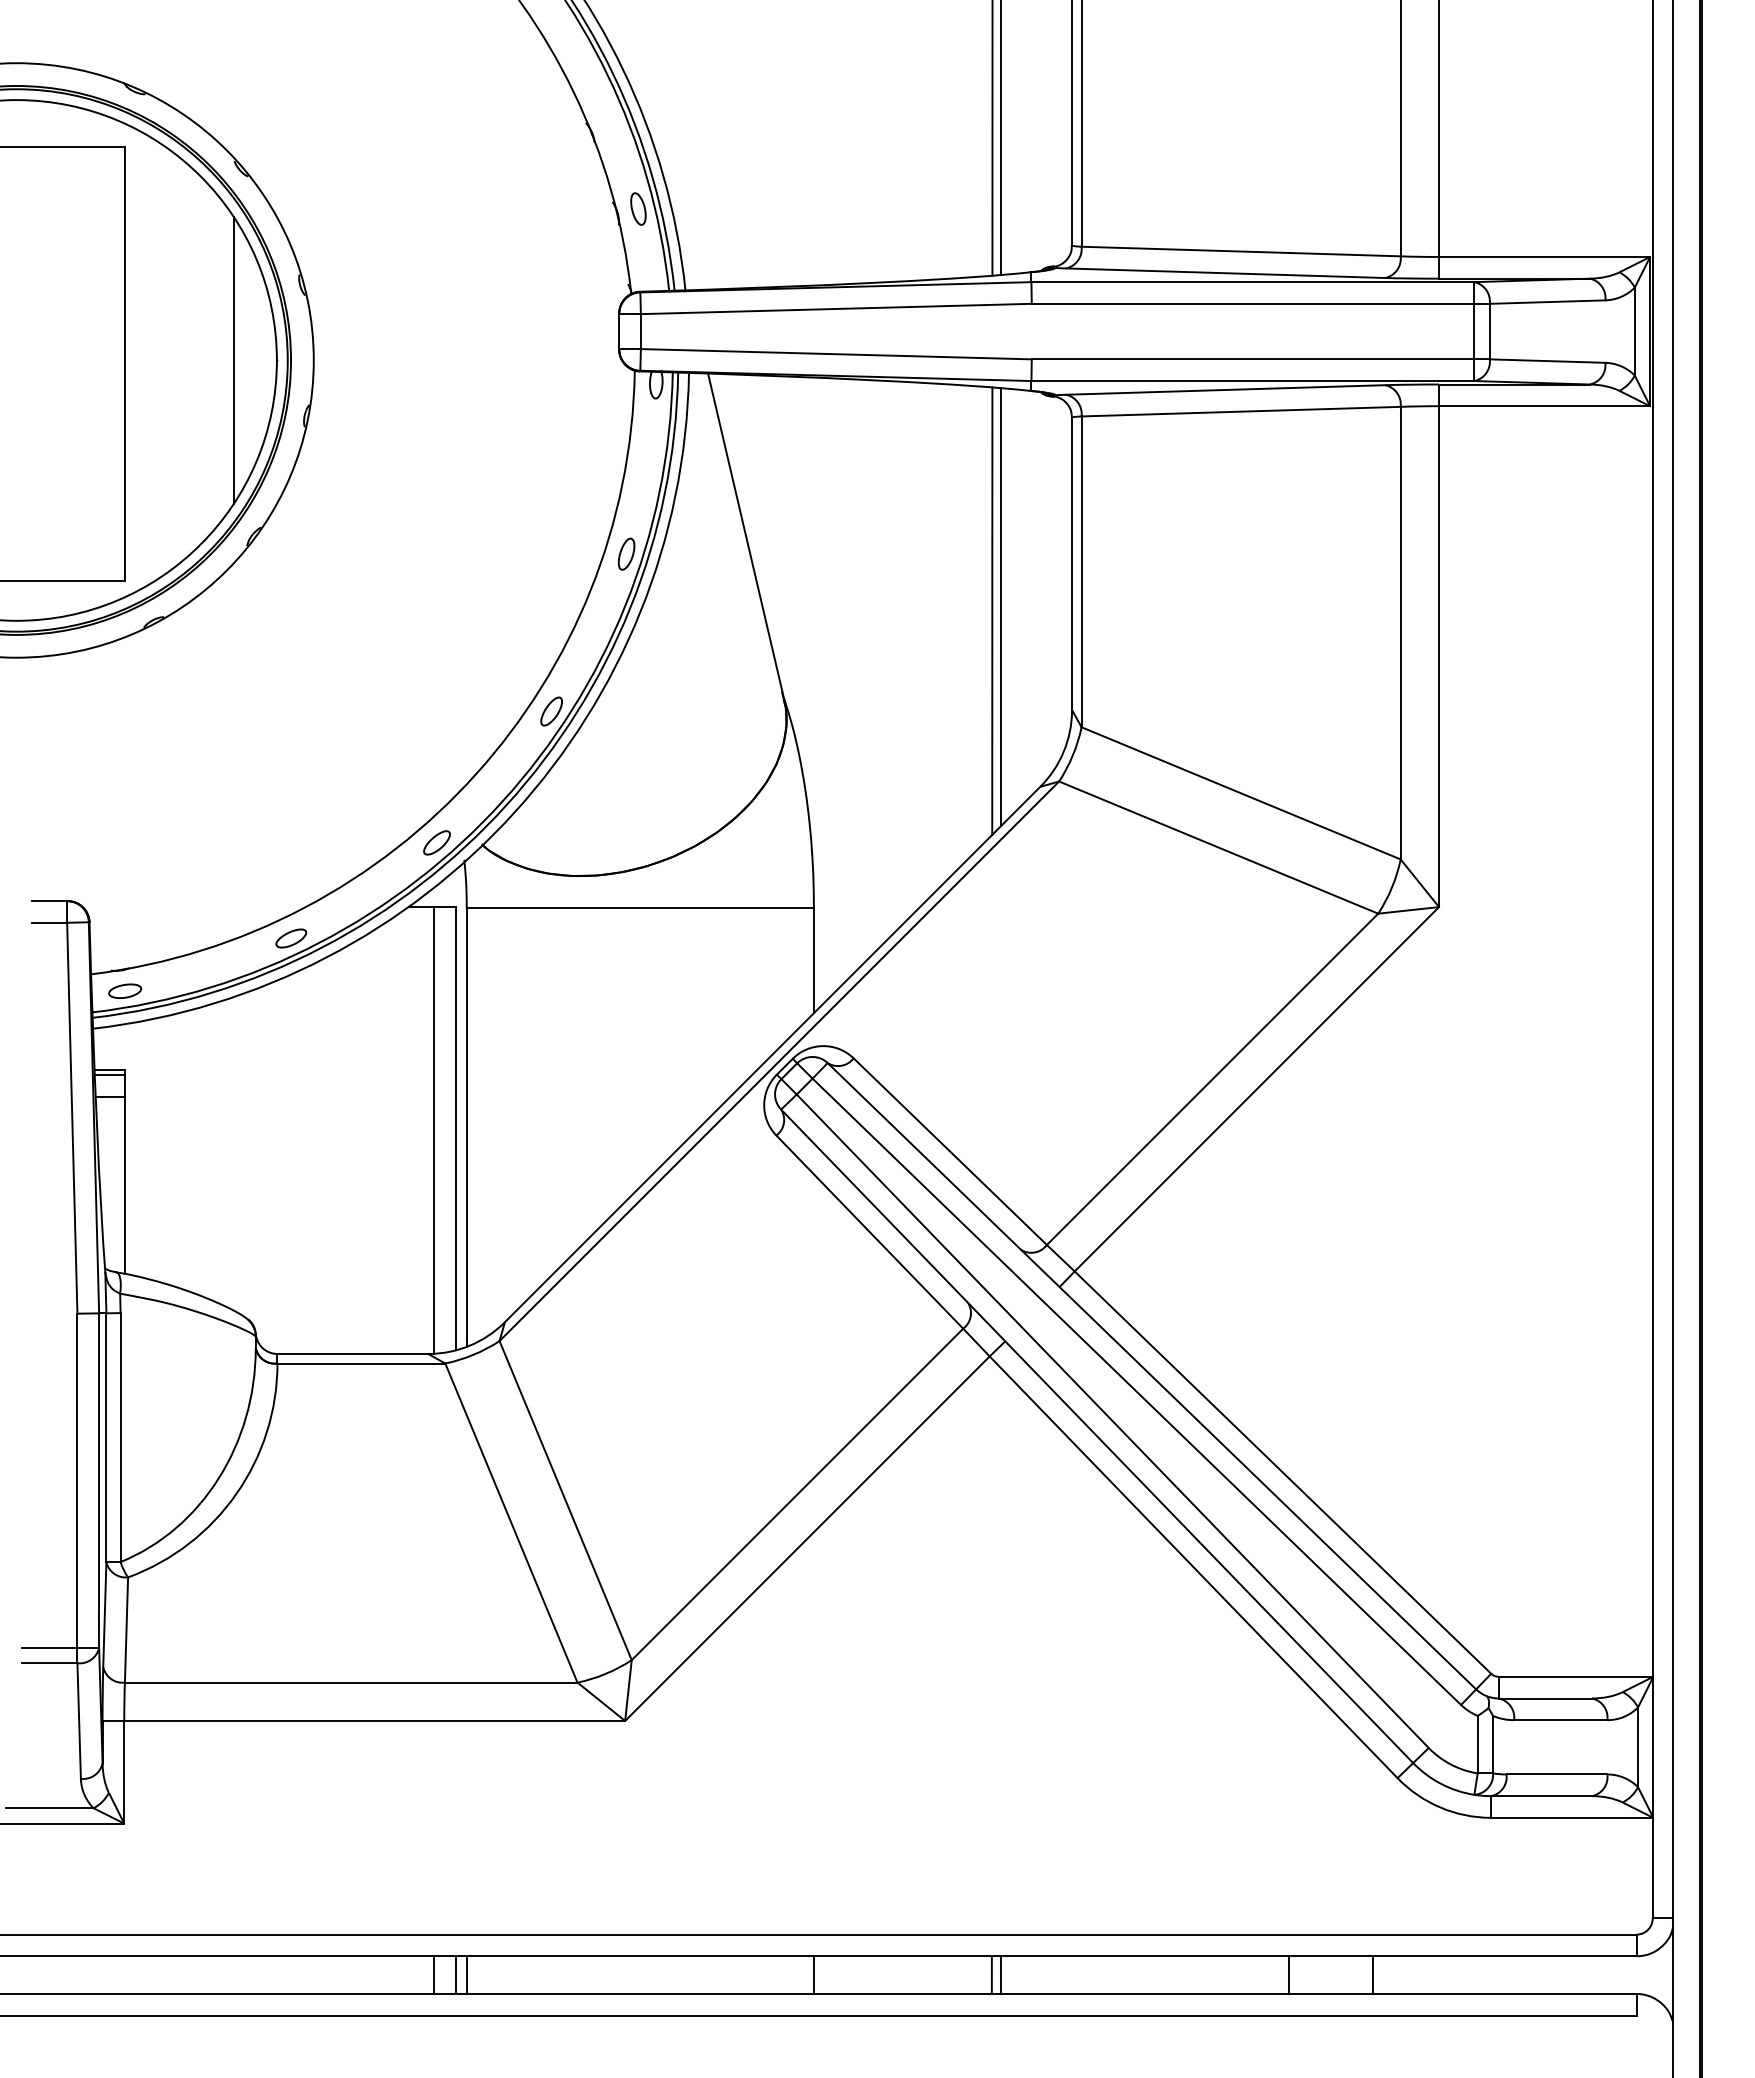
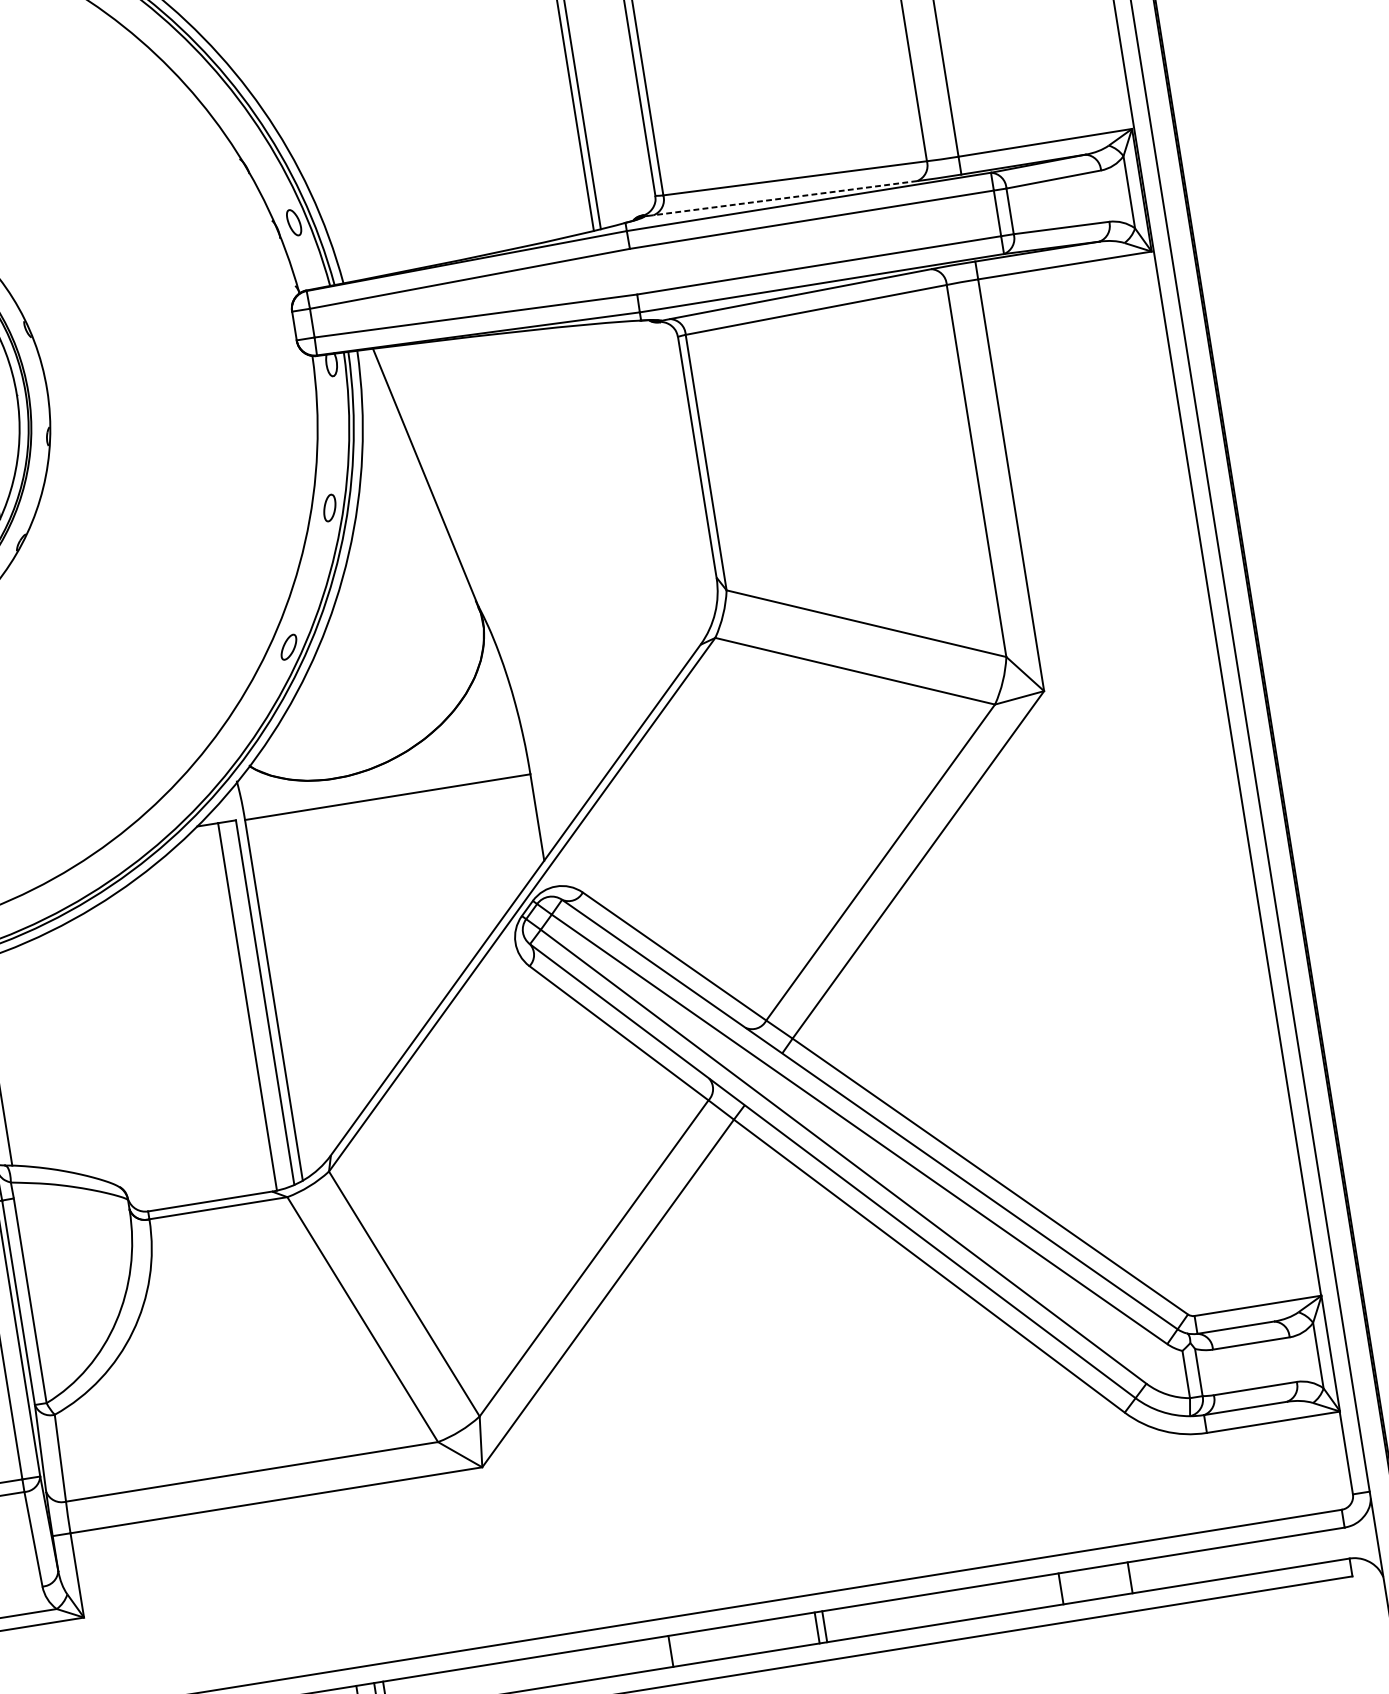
line: (1225, 273) -> (785, 198), solid -> dashed
line: (1001, 607) -> (645, 502), removed
line: (992, 610) -> (638, 506), removed
part: (436, 842) -> (211, 770), removed
part: (291, 938) -> (104, 868), removed

